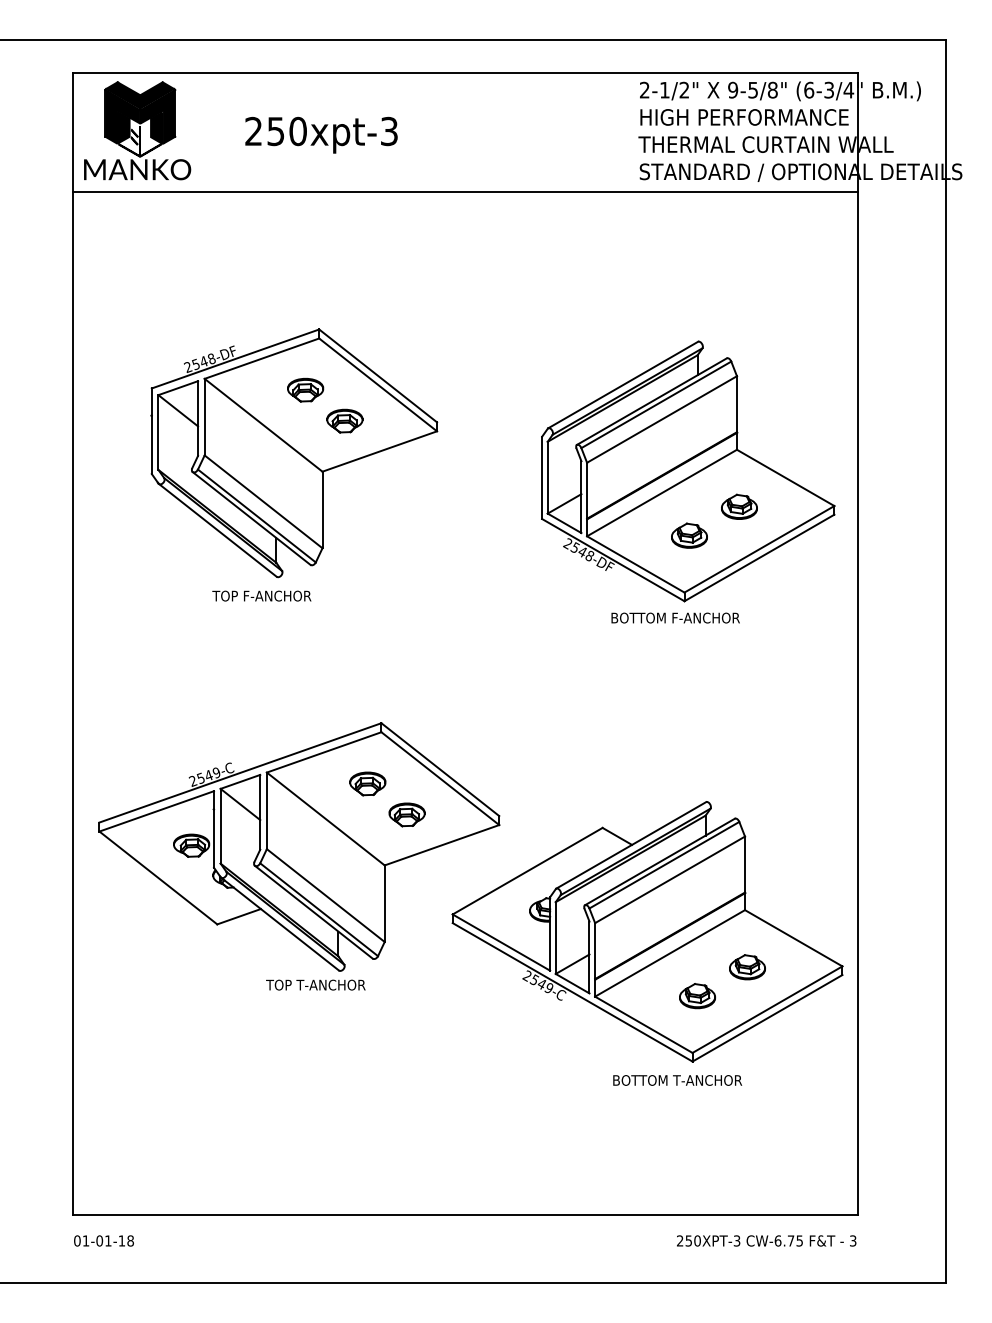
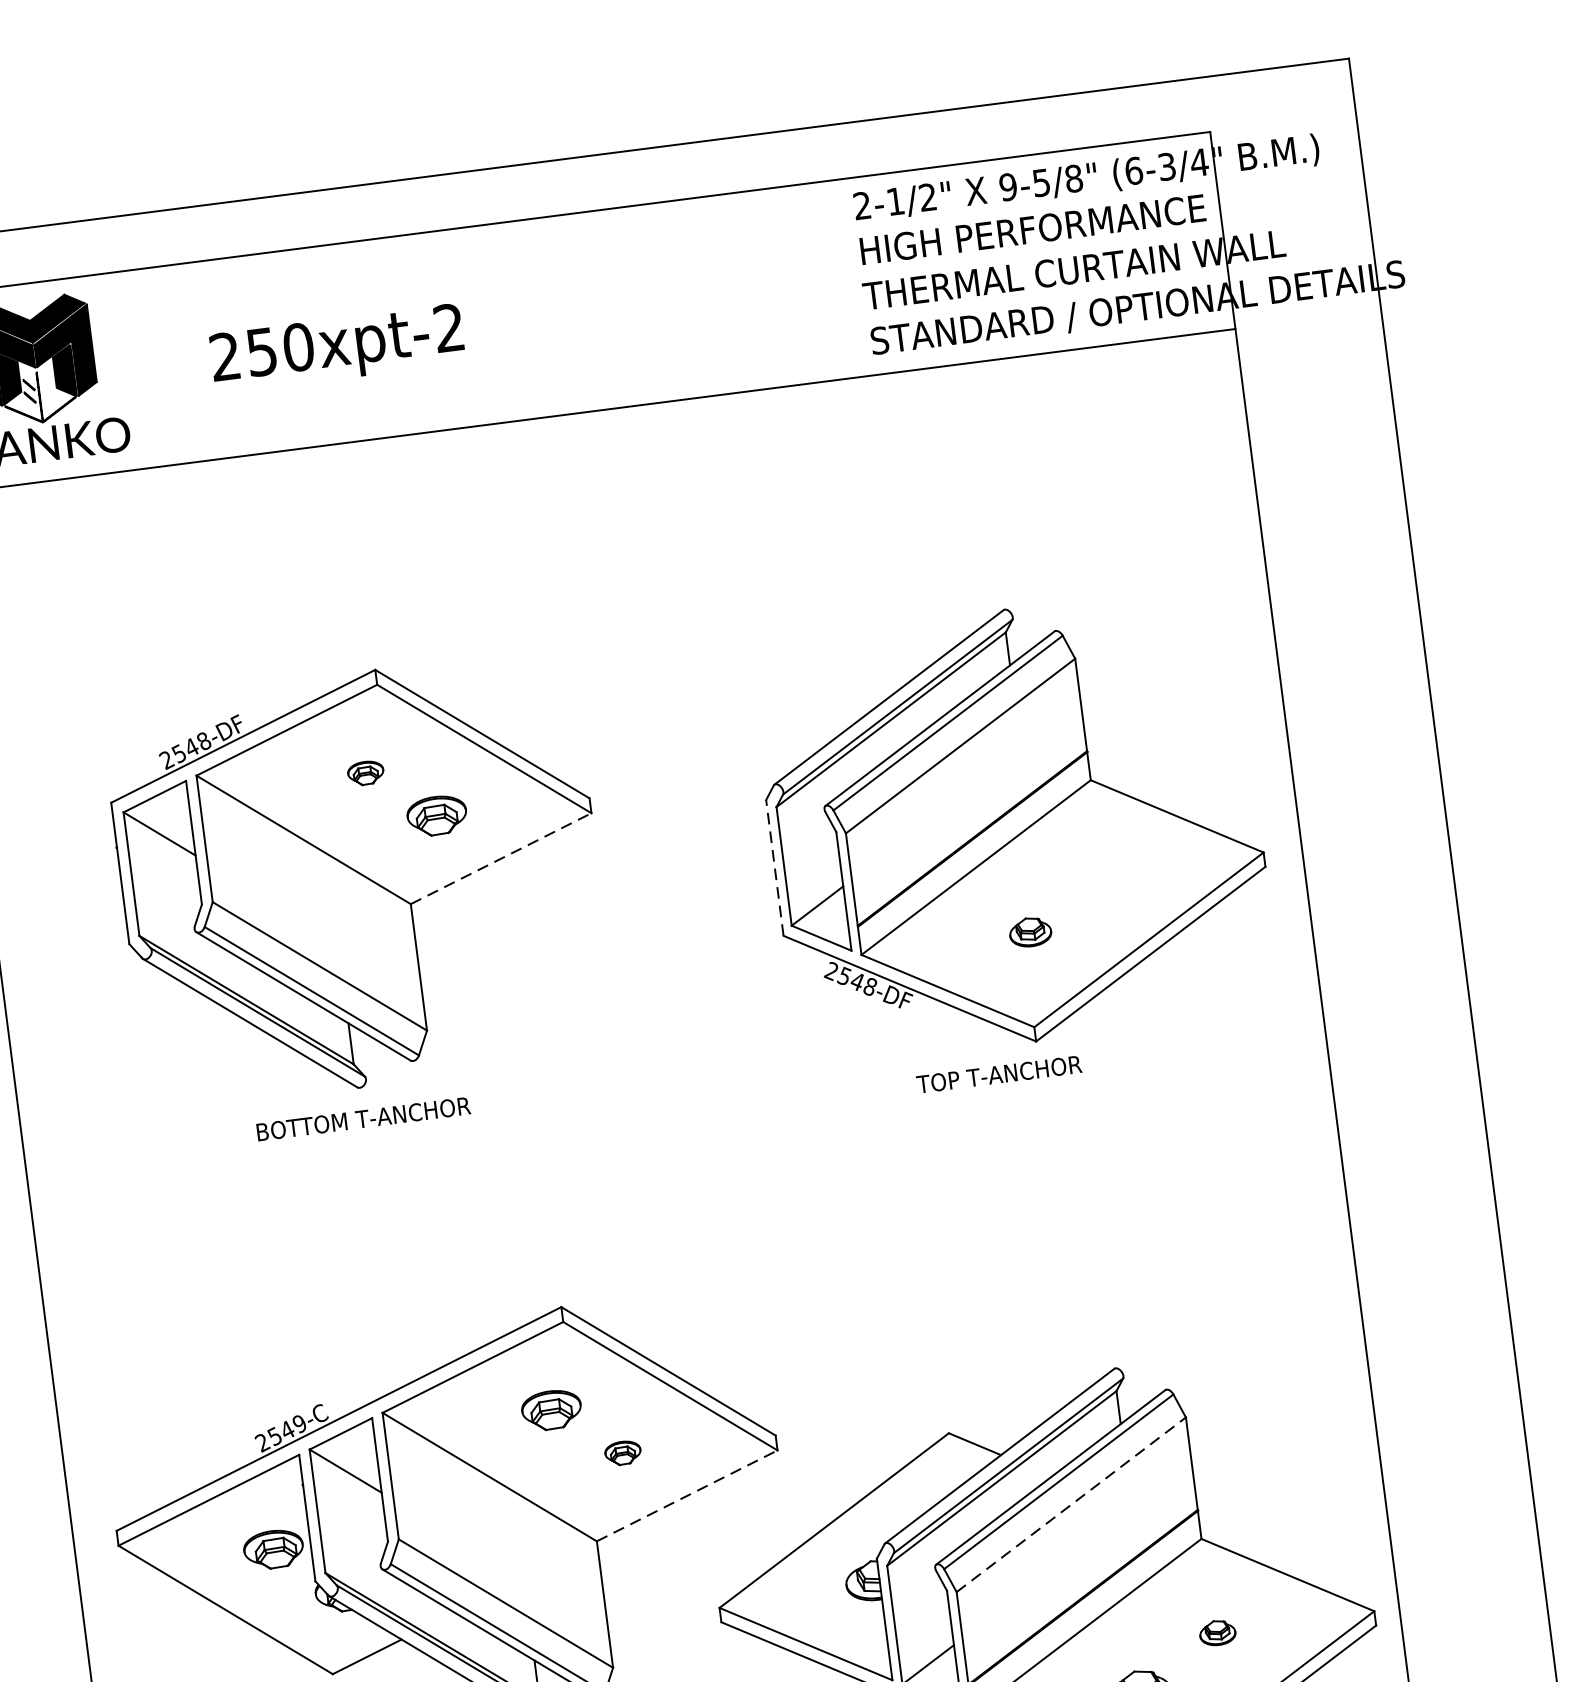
text: (389, 131) -> (449, 328), 250xpt-3 -> 250xpt-2
part: (305, 390) -> (365, 773), size x0.6
line: (379, 451) -> (500, 858), solid -> dashed
line: (542, 477) -> (775, 867), solid -> dashed
part: (739, 506) -> (1106, 873), removed
part: (689, 535) -> (1030, 931), size x0.7
text: (277, 595) -> (362, 1118), TOP F-ANCHOR -> BOTTOM T-ANCHOR
text: (674, 617) -> (1023, 1070), BOTTOM F-ANCHOR -> TOP T-ANCHOR
part: (406, 814) -> (622, 1452), size x0.6
line: (441, 845) -> (686, 1496), solid -> dashed
line: (670, 879) -> (1071, 1504), solid -> dashed
part: (747, 967) -> (1217, 1633), size x0.6

